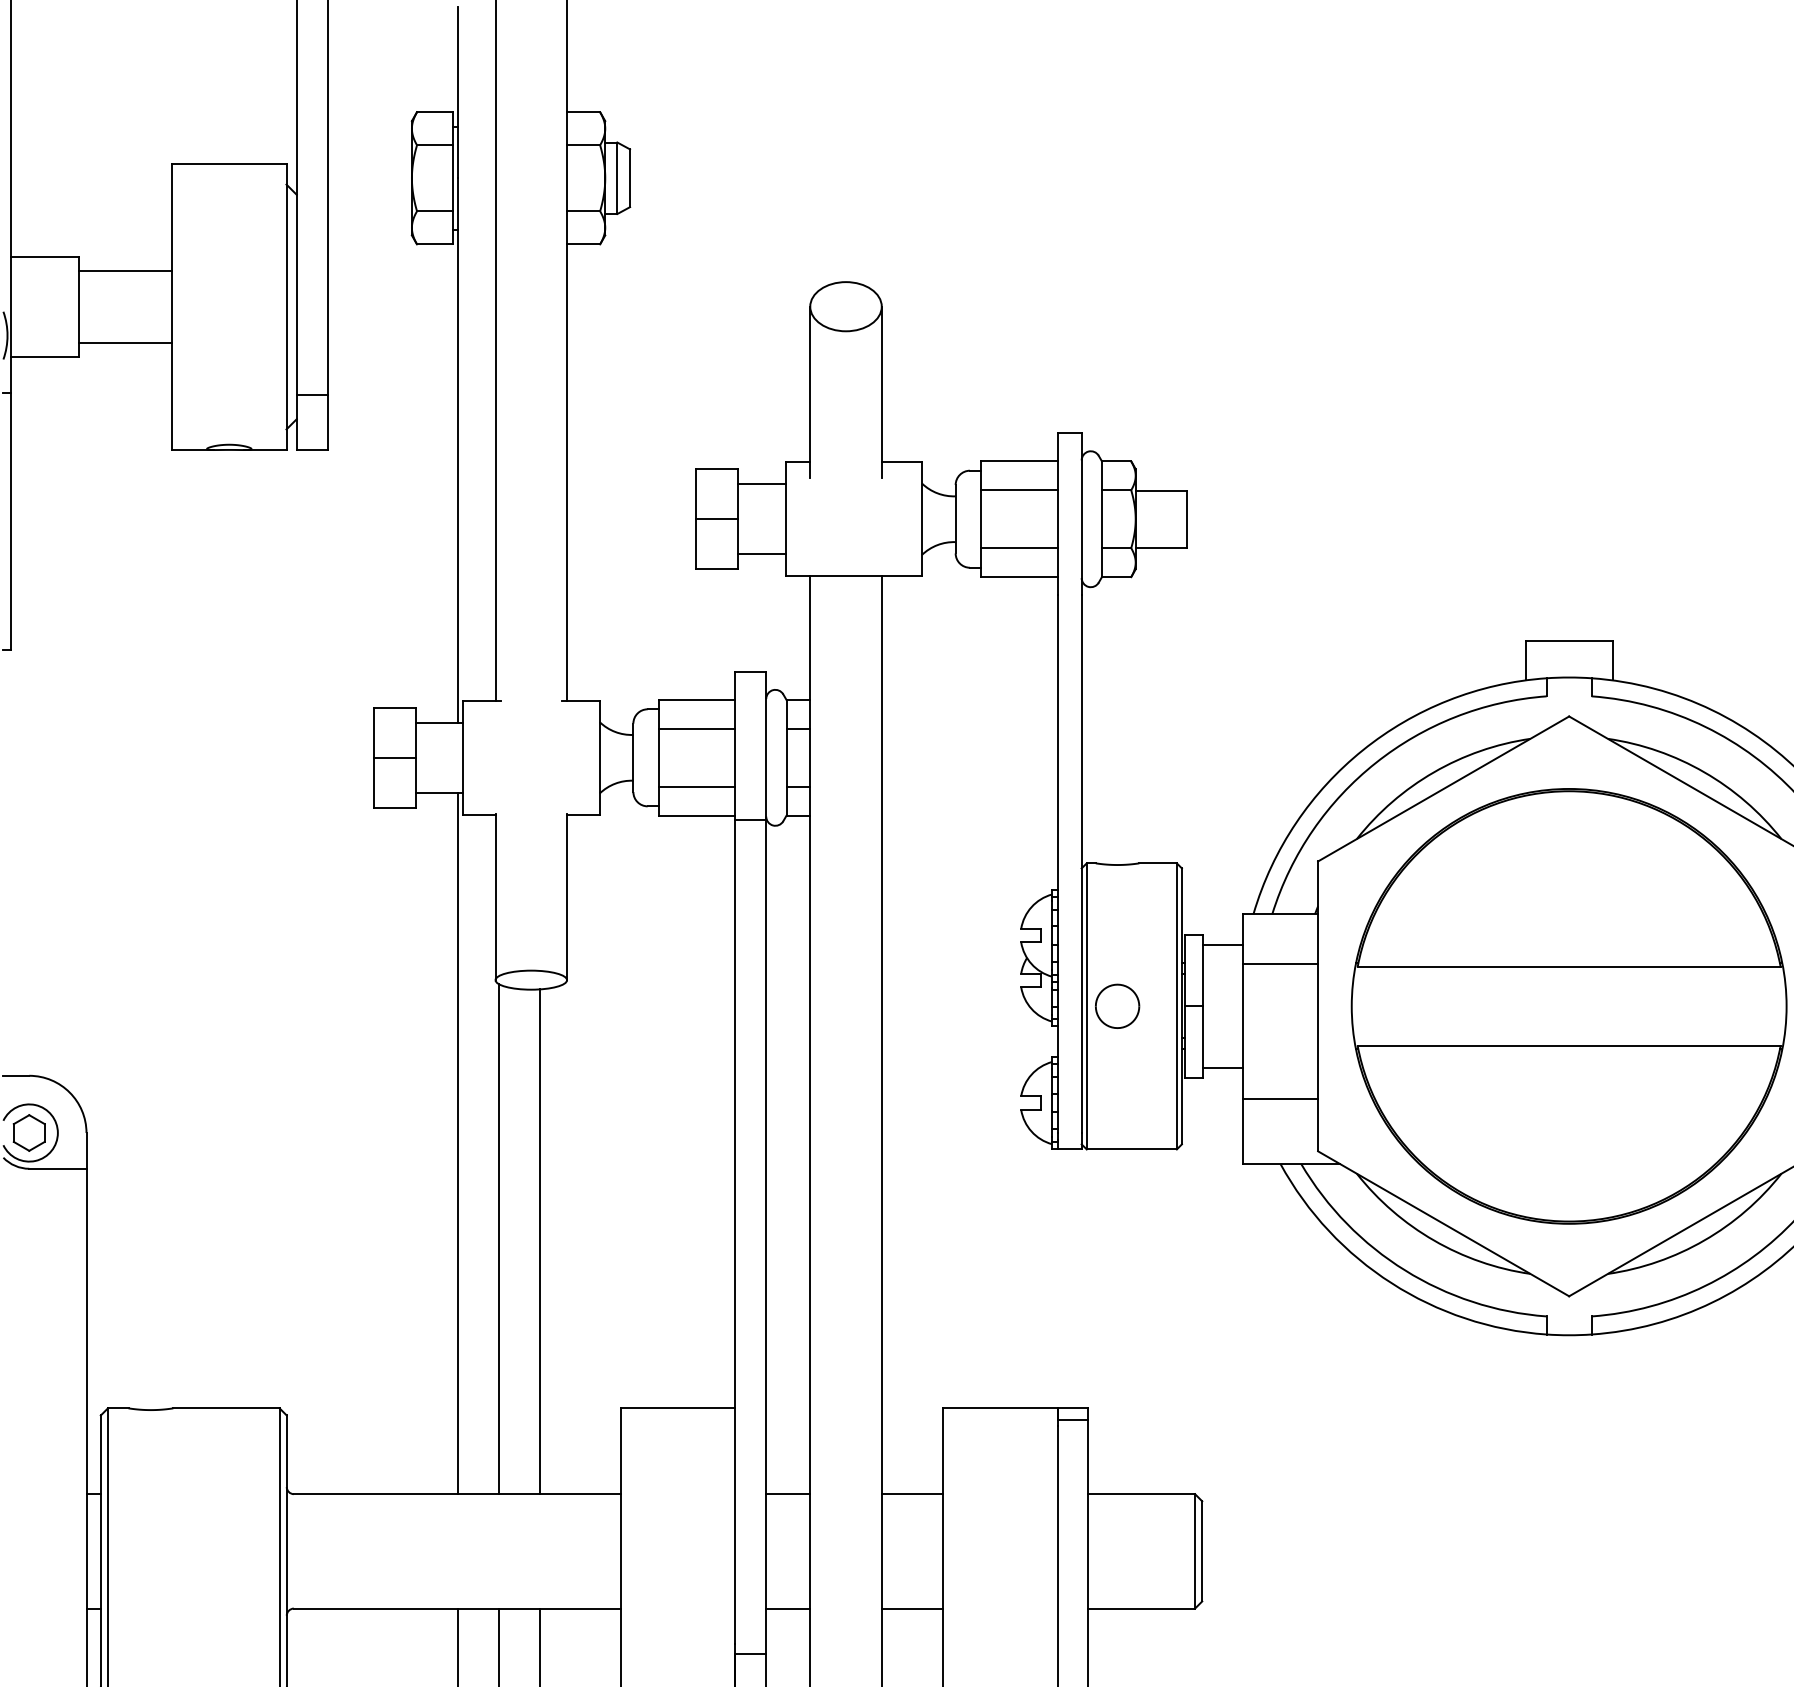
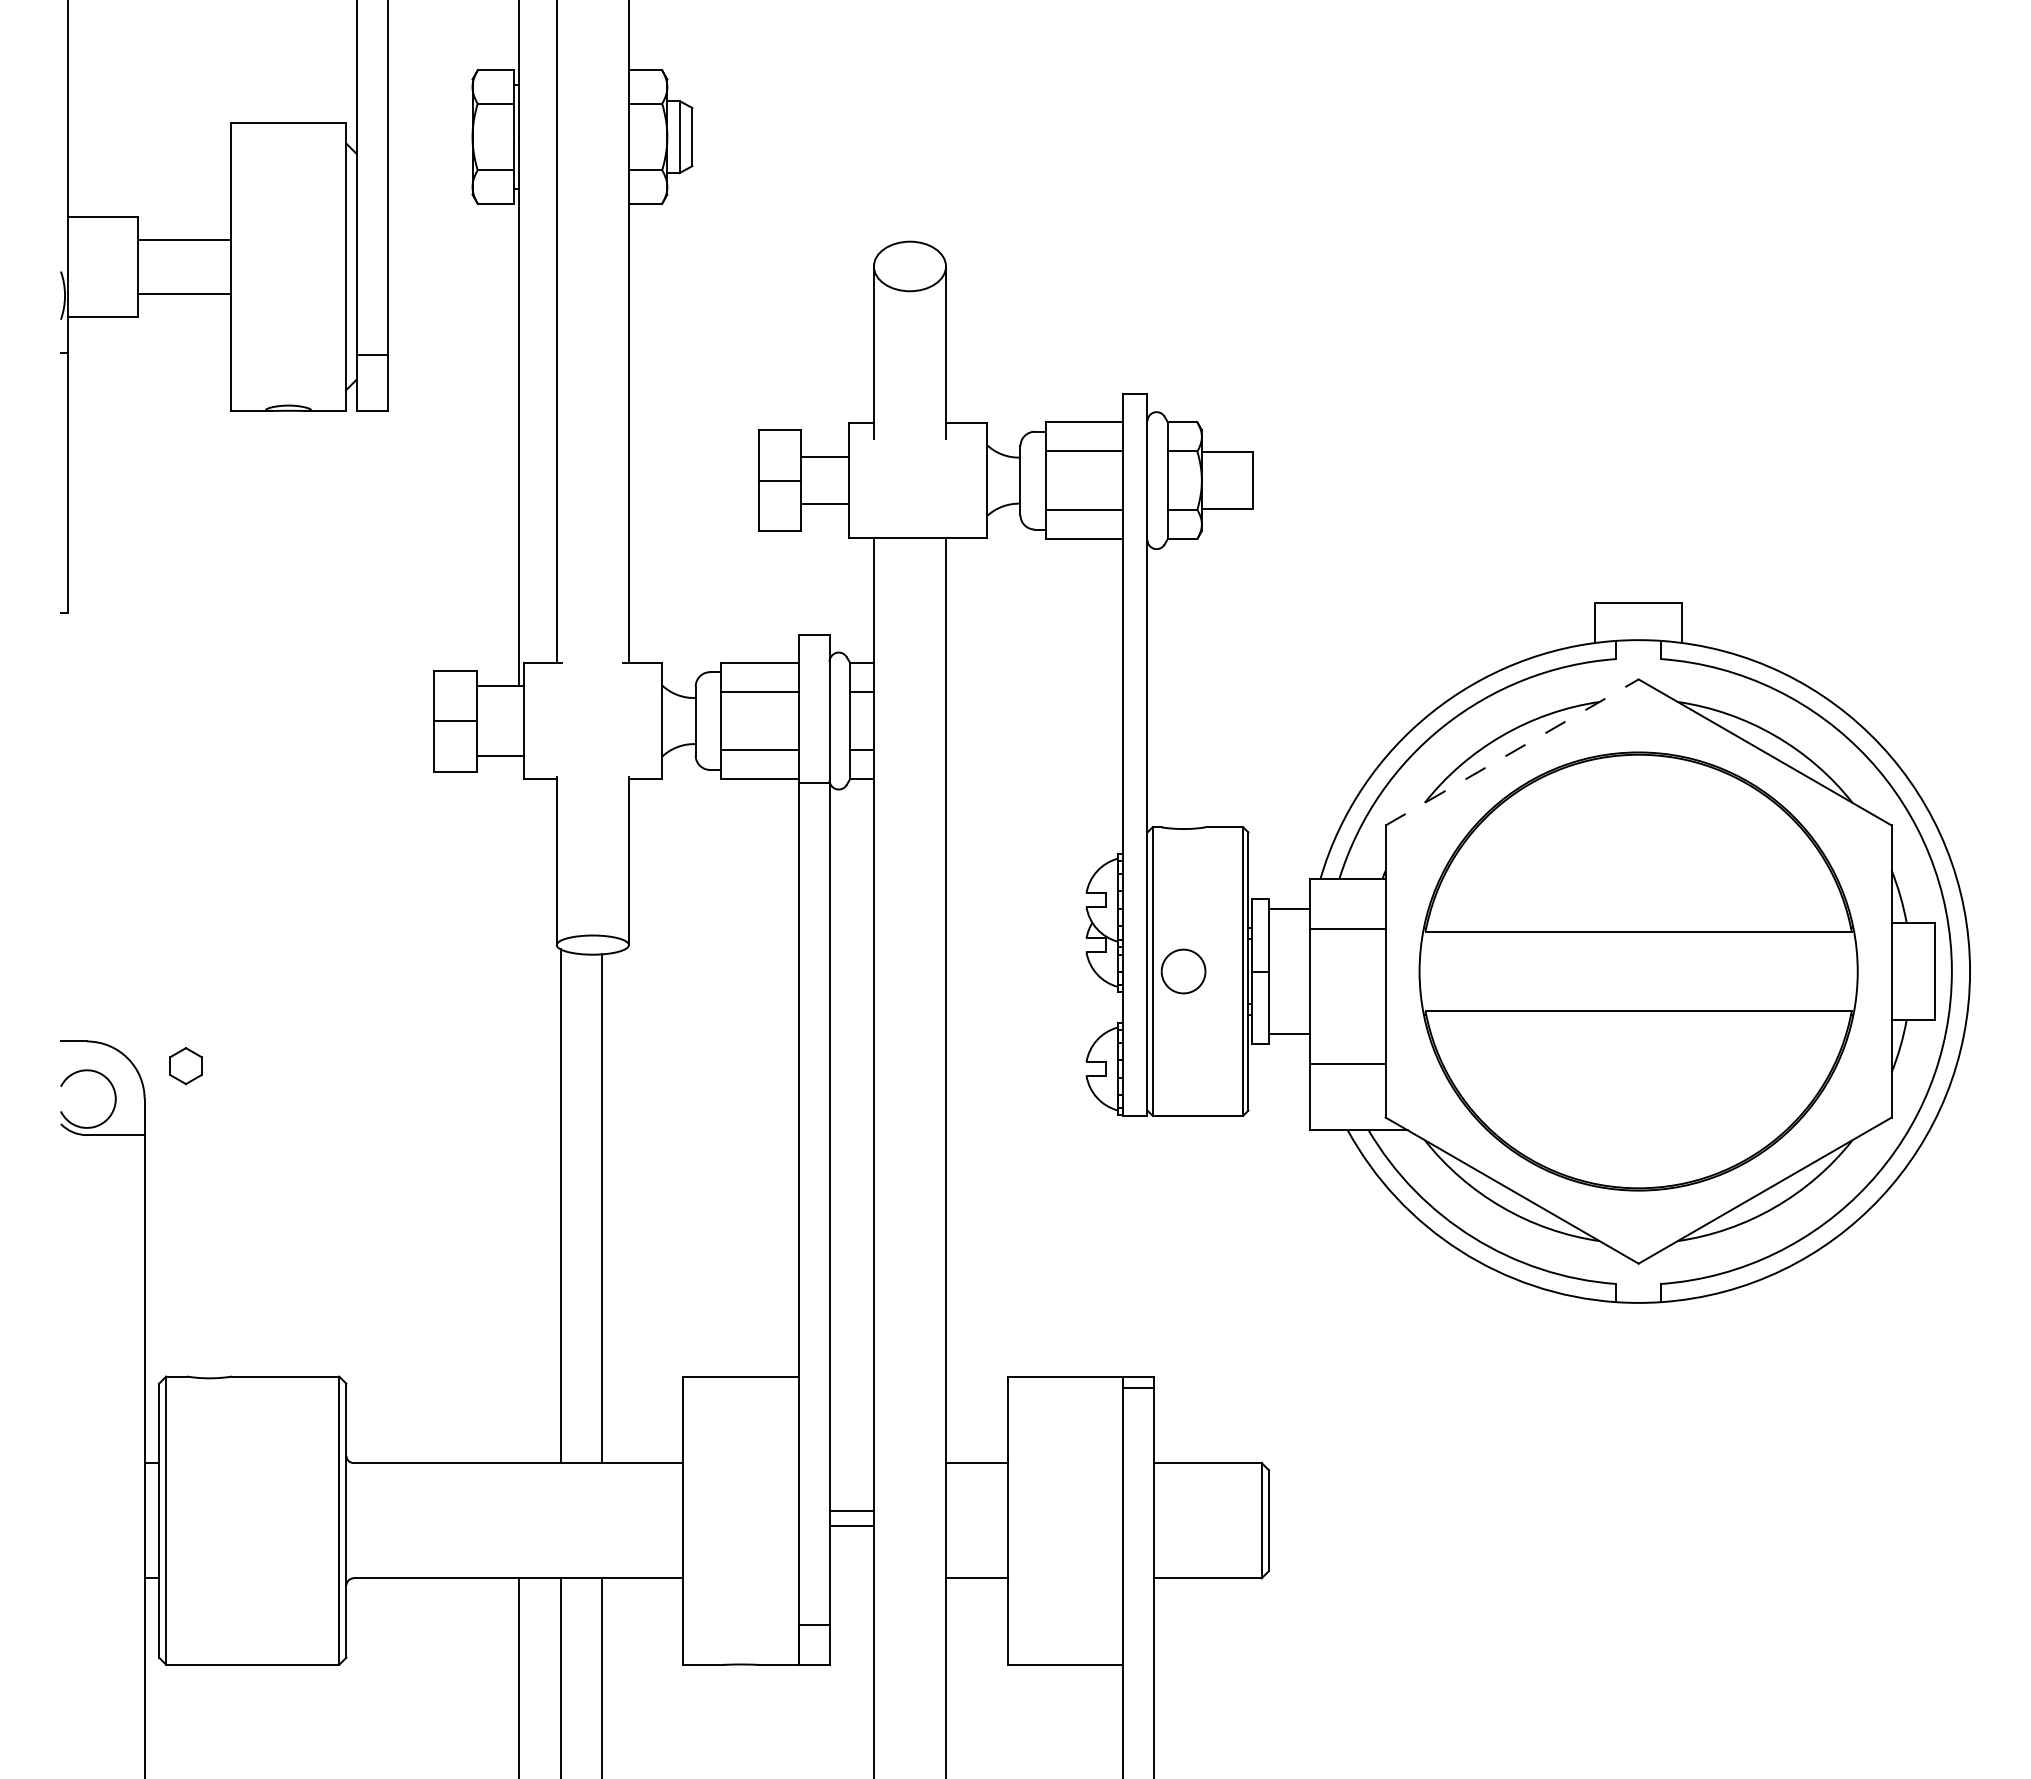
line: (125, 270) -> (183, 293), moved
line: (125, 342) -> (183, 239), moved
line: (762, 484) -> (825, 504), moved
line: (762, 553) -> (825, 456), moved
line: (1443, 789) -> (1512, 752), solid -> dashed
part: (28, 1133) -> (185, 1066), moved
line: (458, 1143) -> (519, 1109), removed
line: (787, 1494) -> (851, 1526), moved
line: (787, 1608) -> (851, 1511), moved

